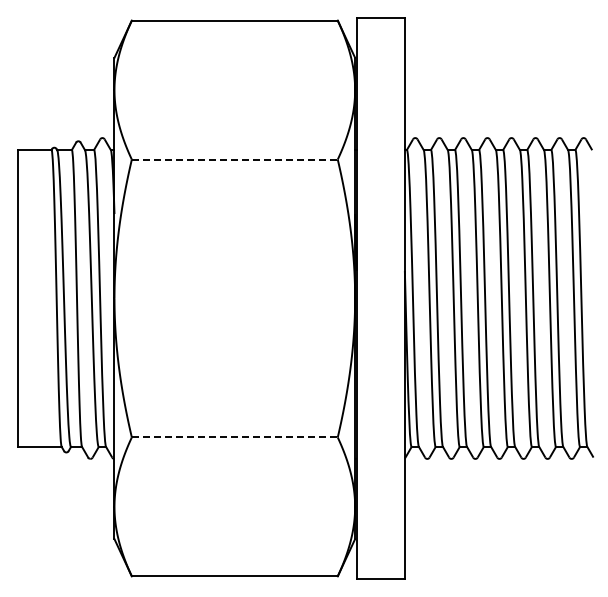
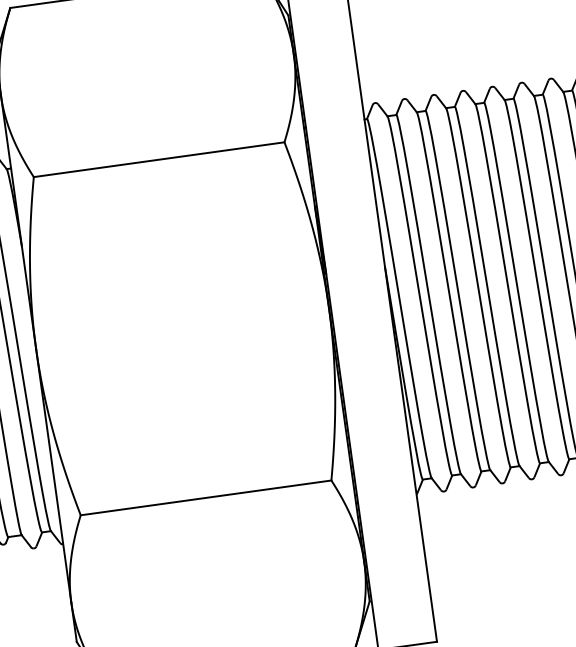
line: (234, 159) -> (158, 159), dashed -> solid
line: (234, 437) -> (205, 498), dashed -> solid

